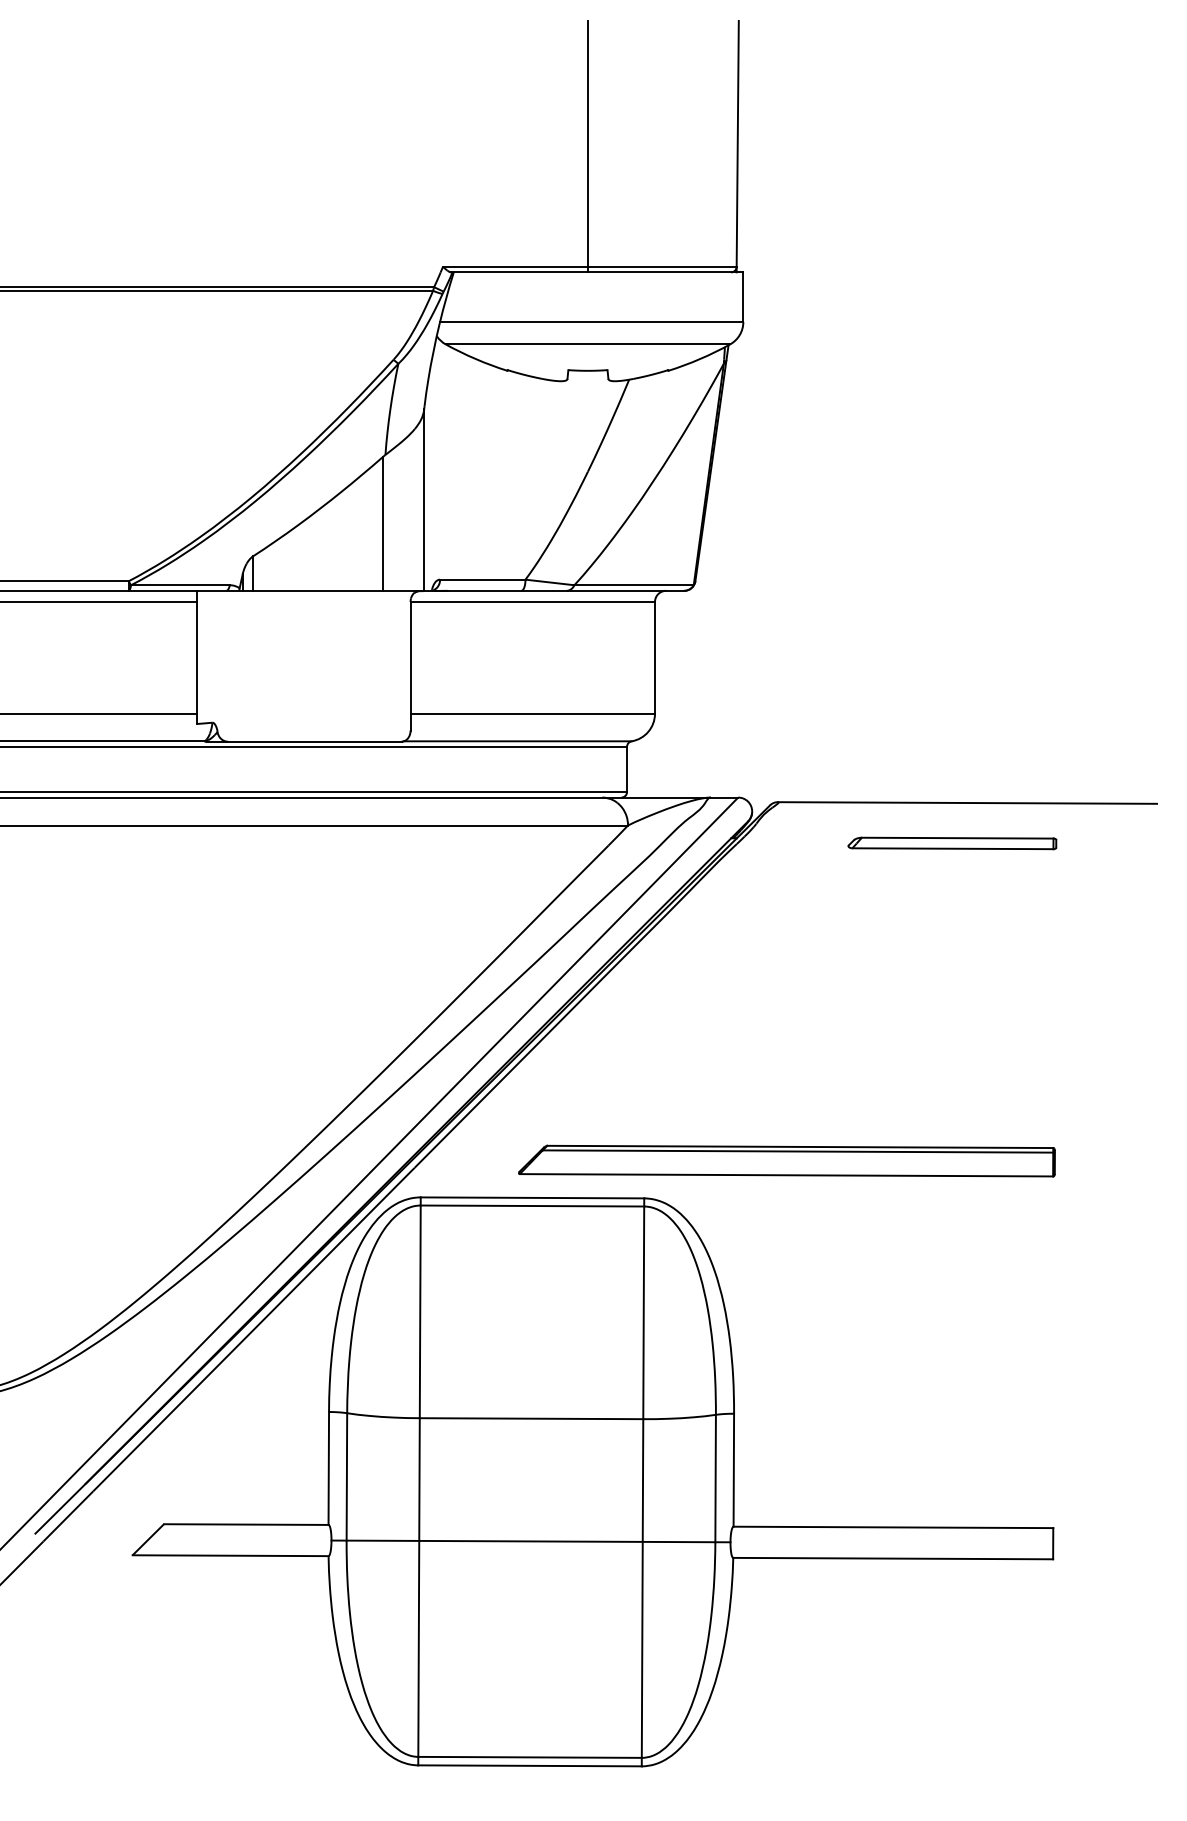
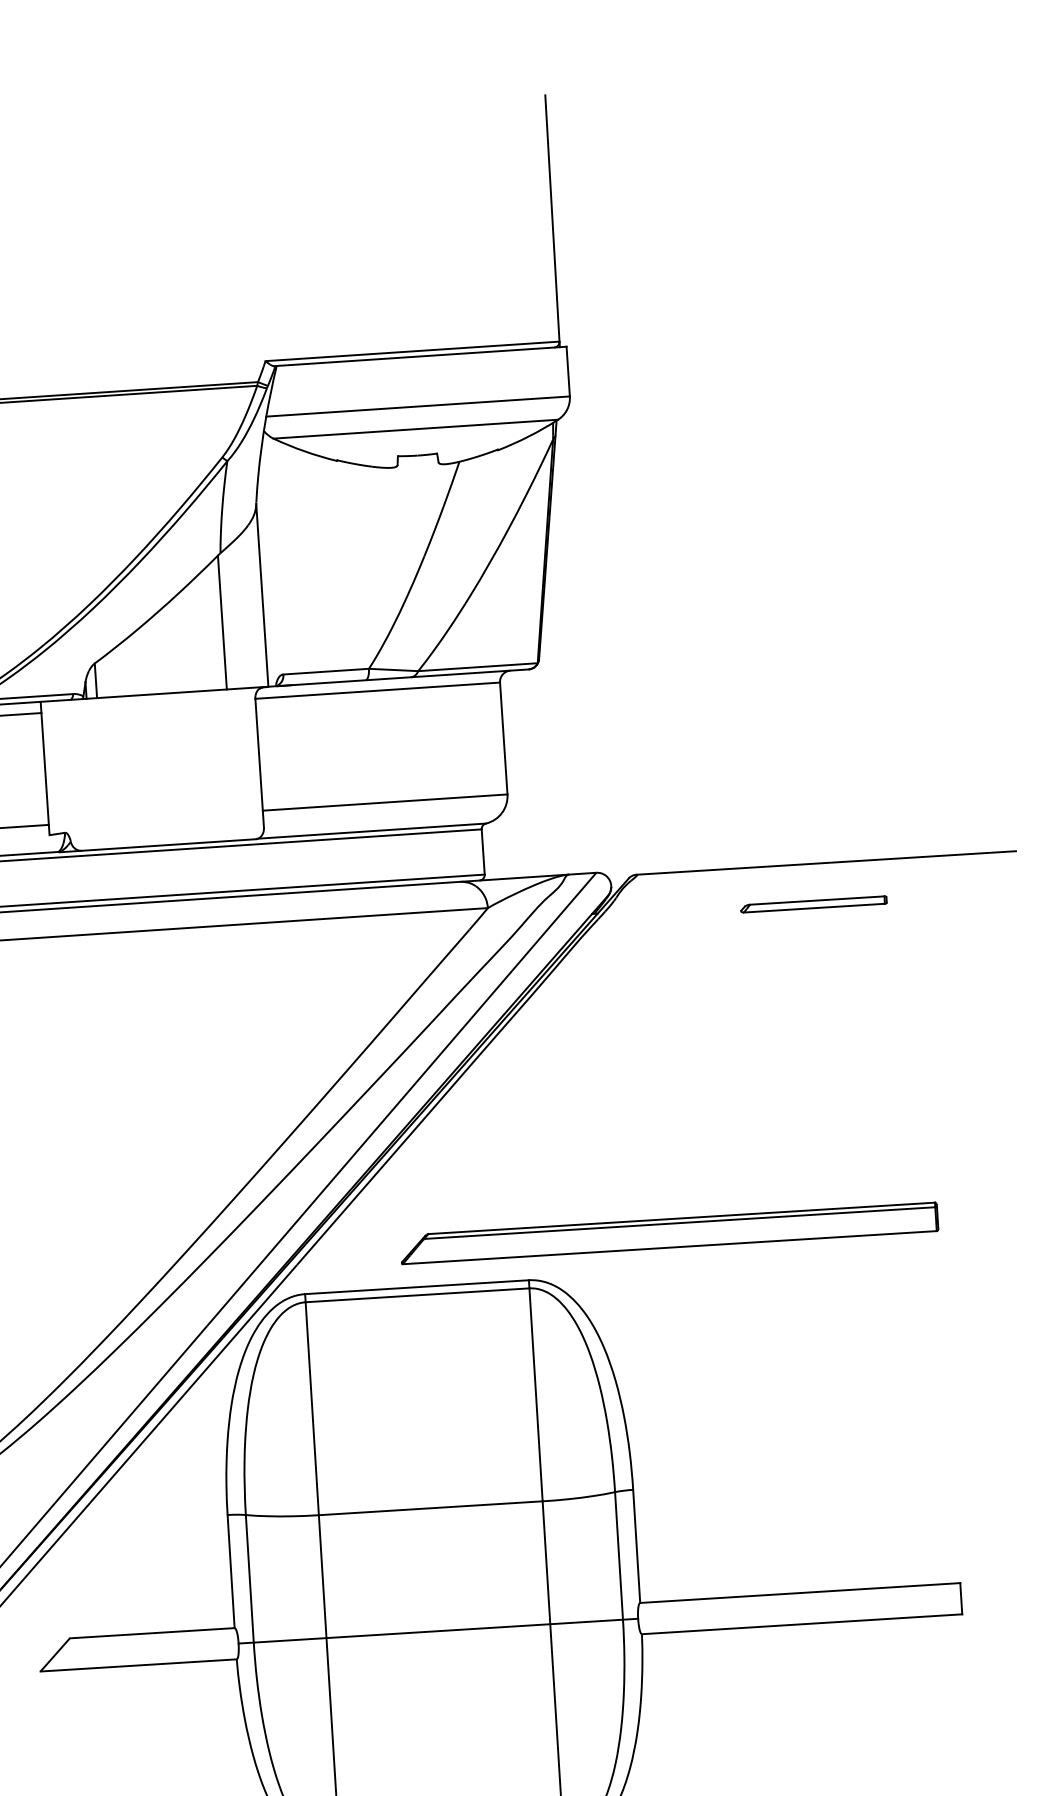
line: (587, 146) -> (402, 231), removed
part: (952, 843) -> (813, 904), size x0.7

